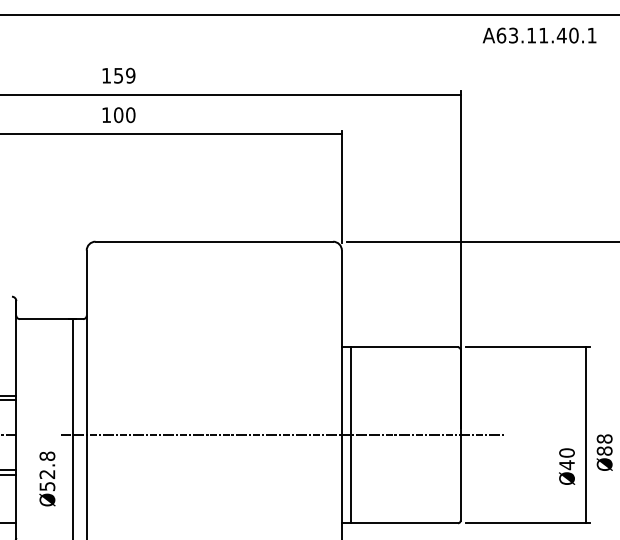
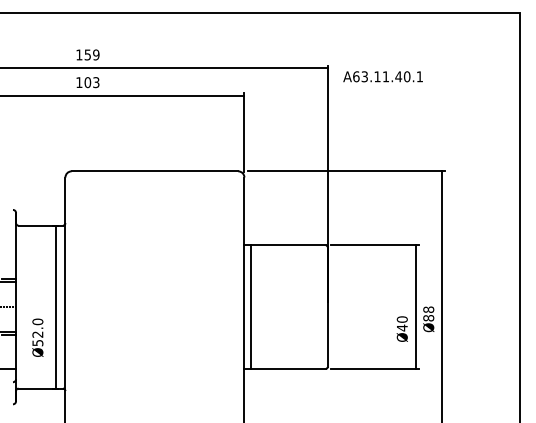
text: (538, 35) -> (382, 76), moved
text: (131, 115) -> (96, 82), 100 -> 103
line: (282, 435) -> (202, 307), removed
text: (46, 455) -> (37, 321), Ø52.8 -> Ø52.0

